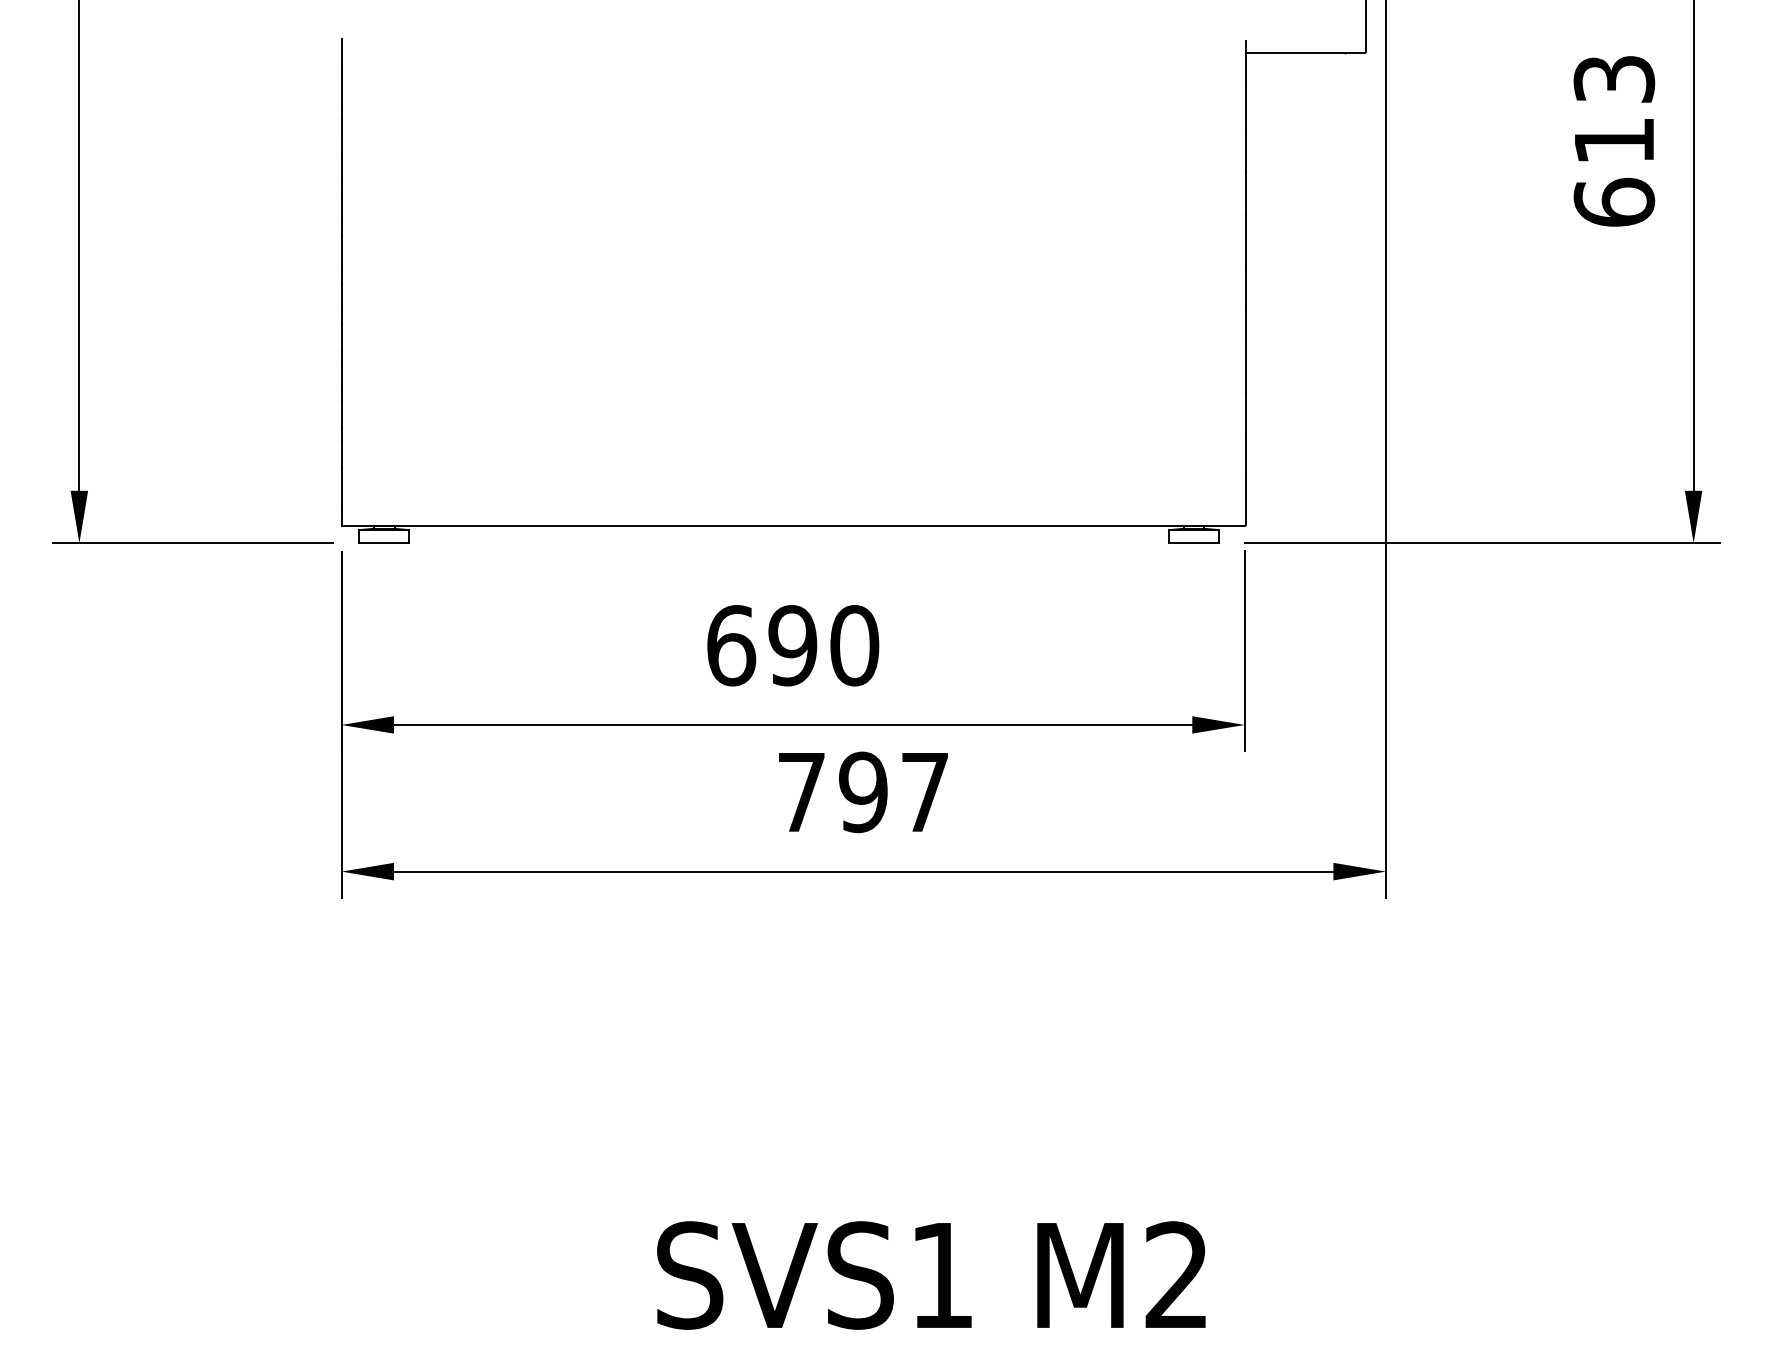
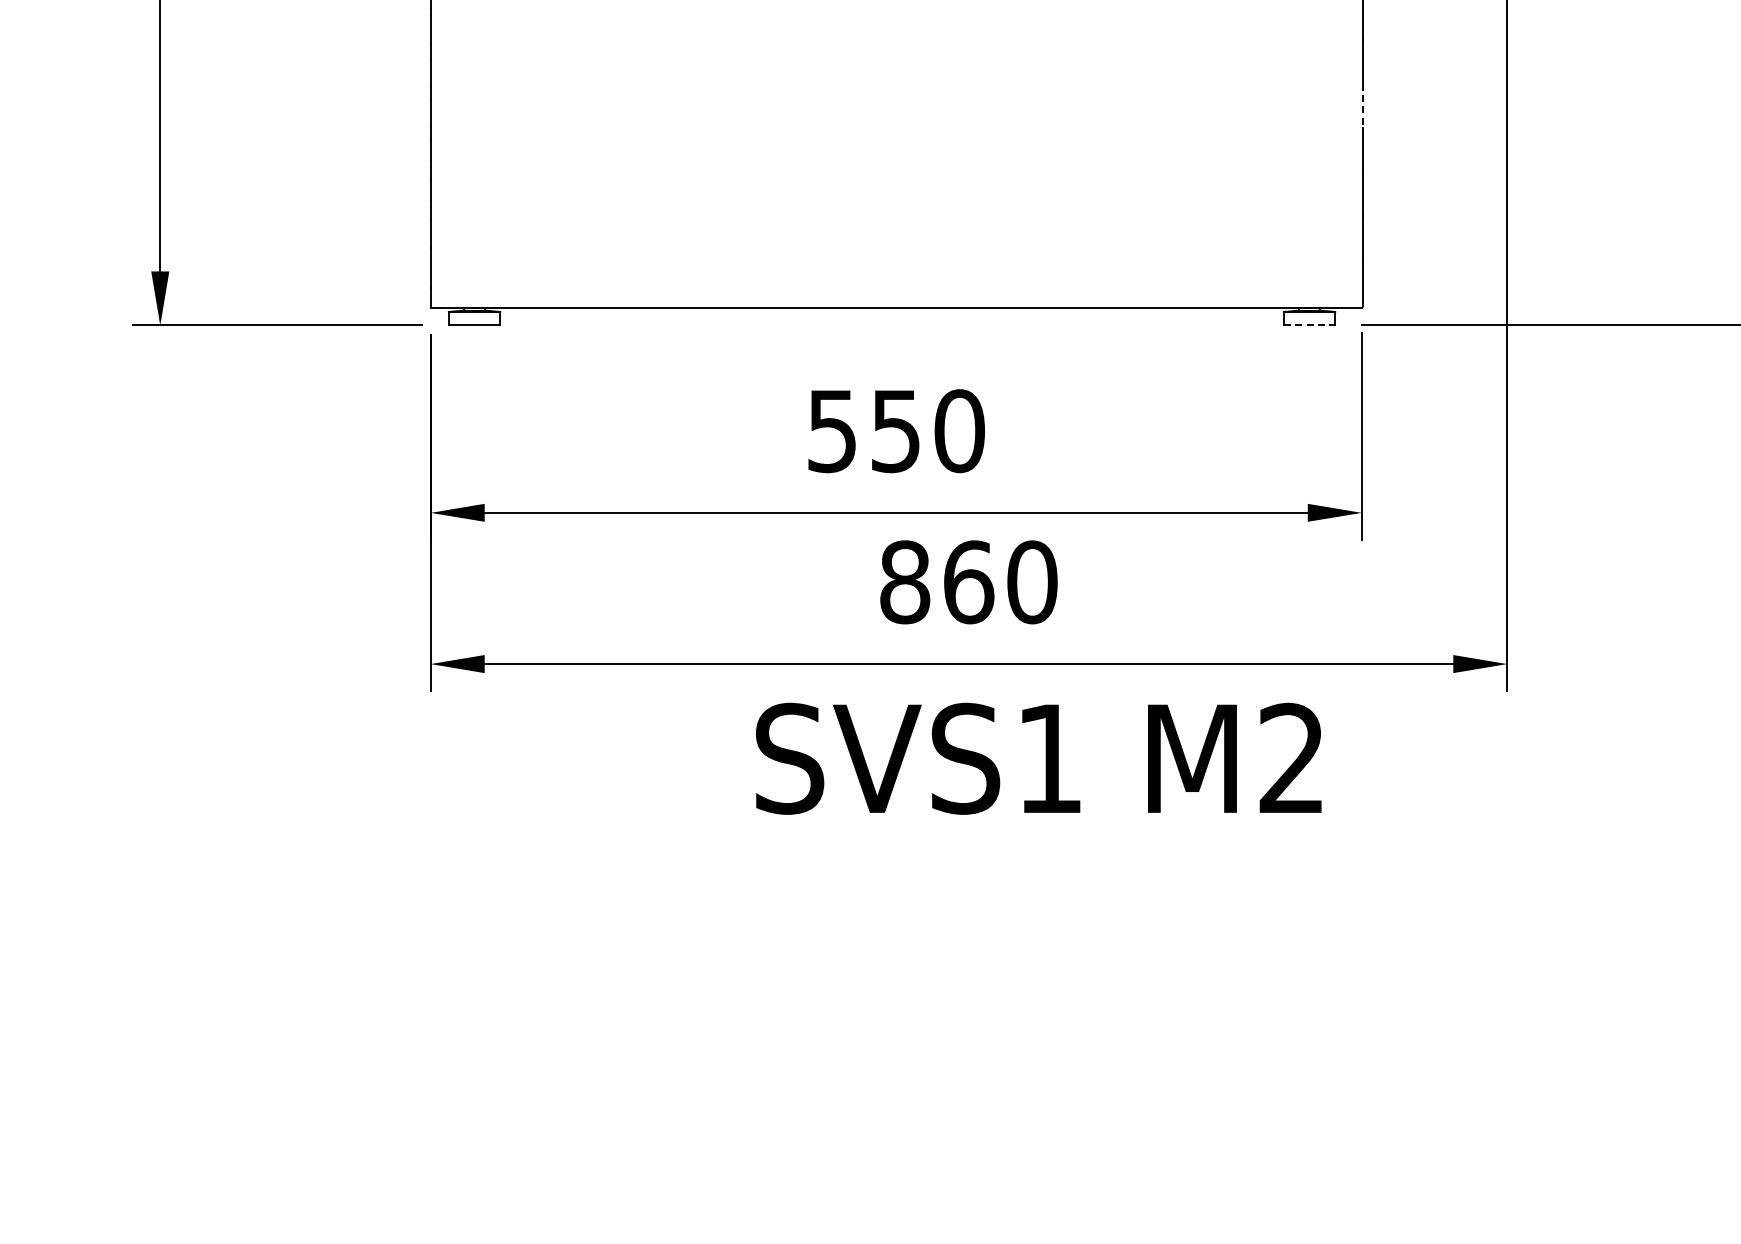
line: (1245, 330) -> (1362, 106), solid -> dashed
line: (1194, 543) -> (1310, 325), solid -> dashed
text: (762, 645) -> (864, 430), 690 -> 550
text: (863, 792) -> (968, 582), 797 -> 860
text: (931, 1275) -> (1038, 758), moved

